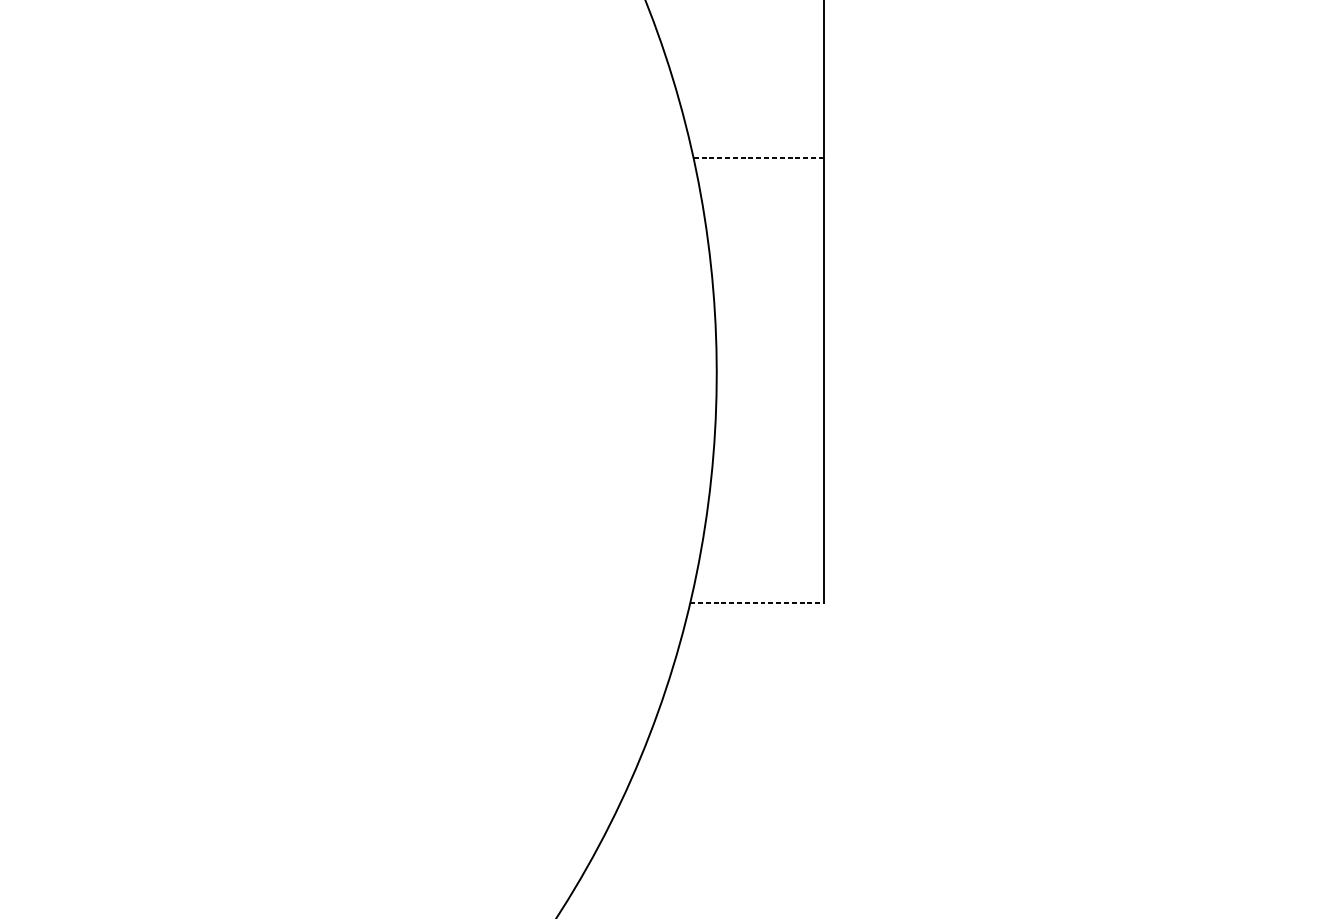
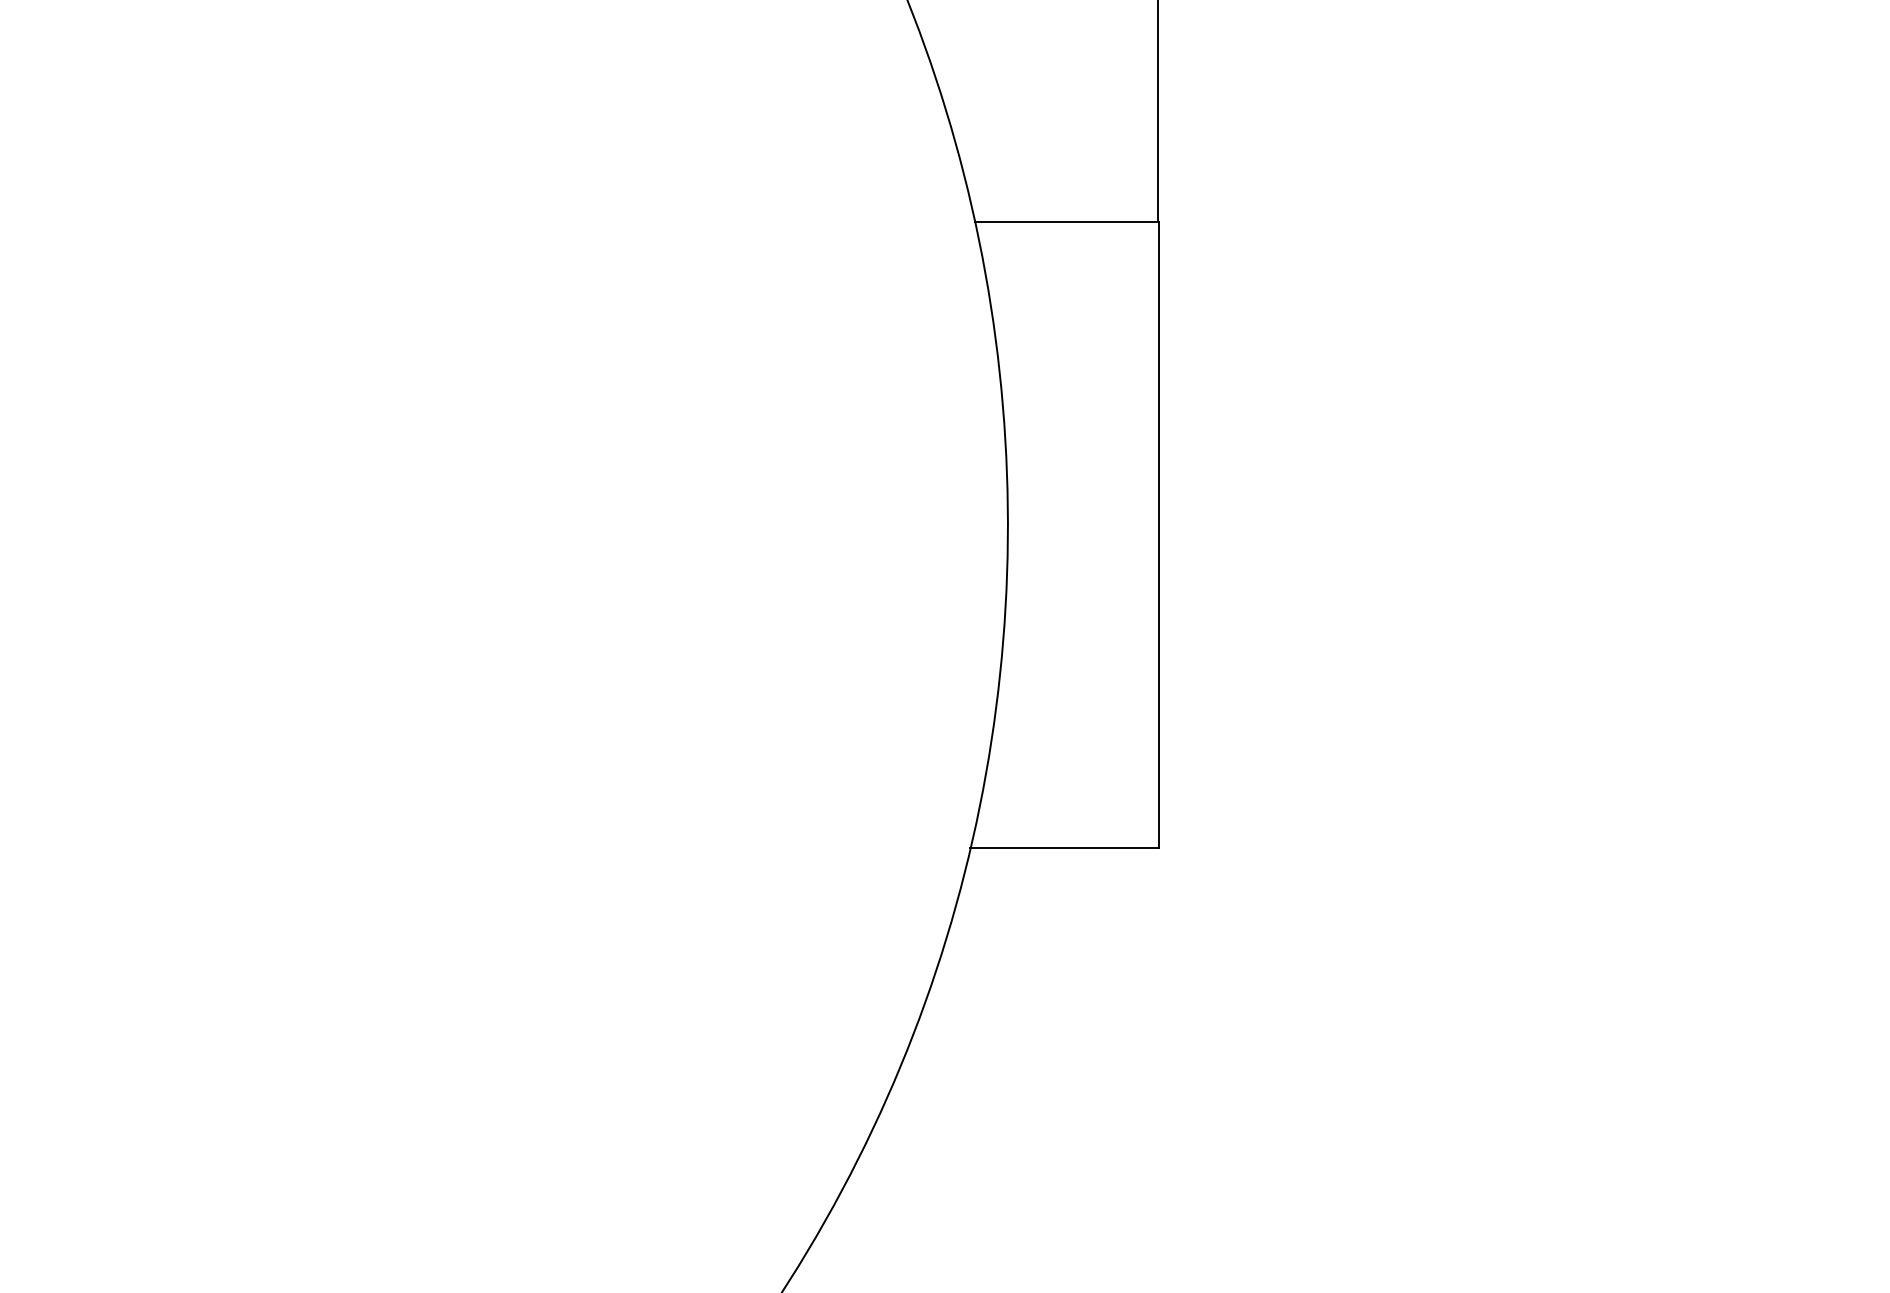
line: (758, 157) -> (1066, 221), dashed -> solid
line: (757, 603) -> (1065, 848), dashed -> solid

